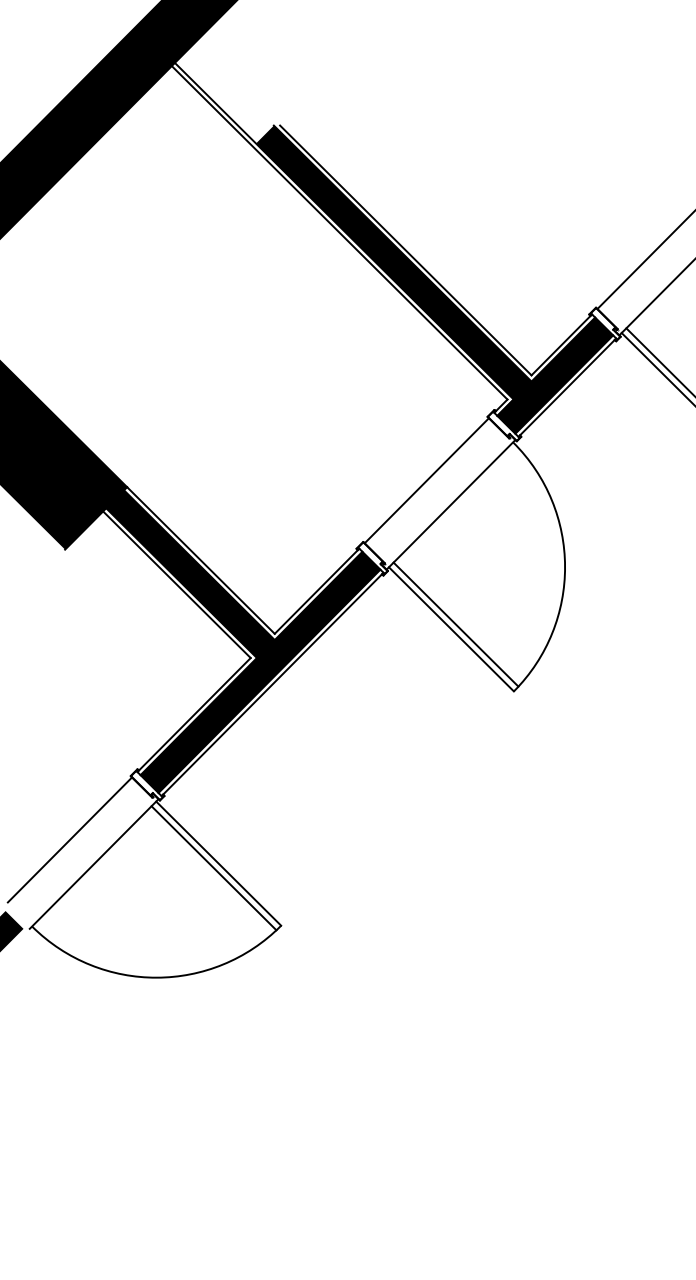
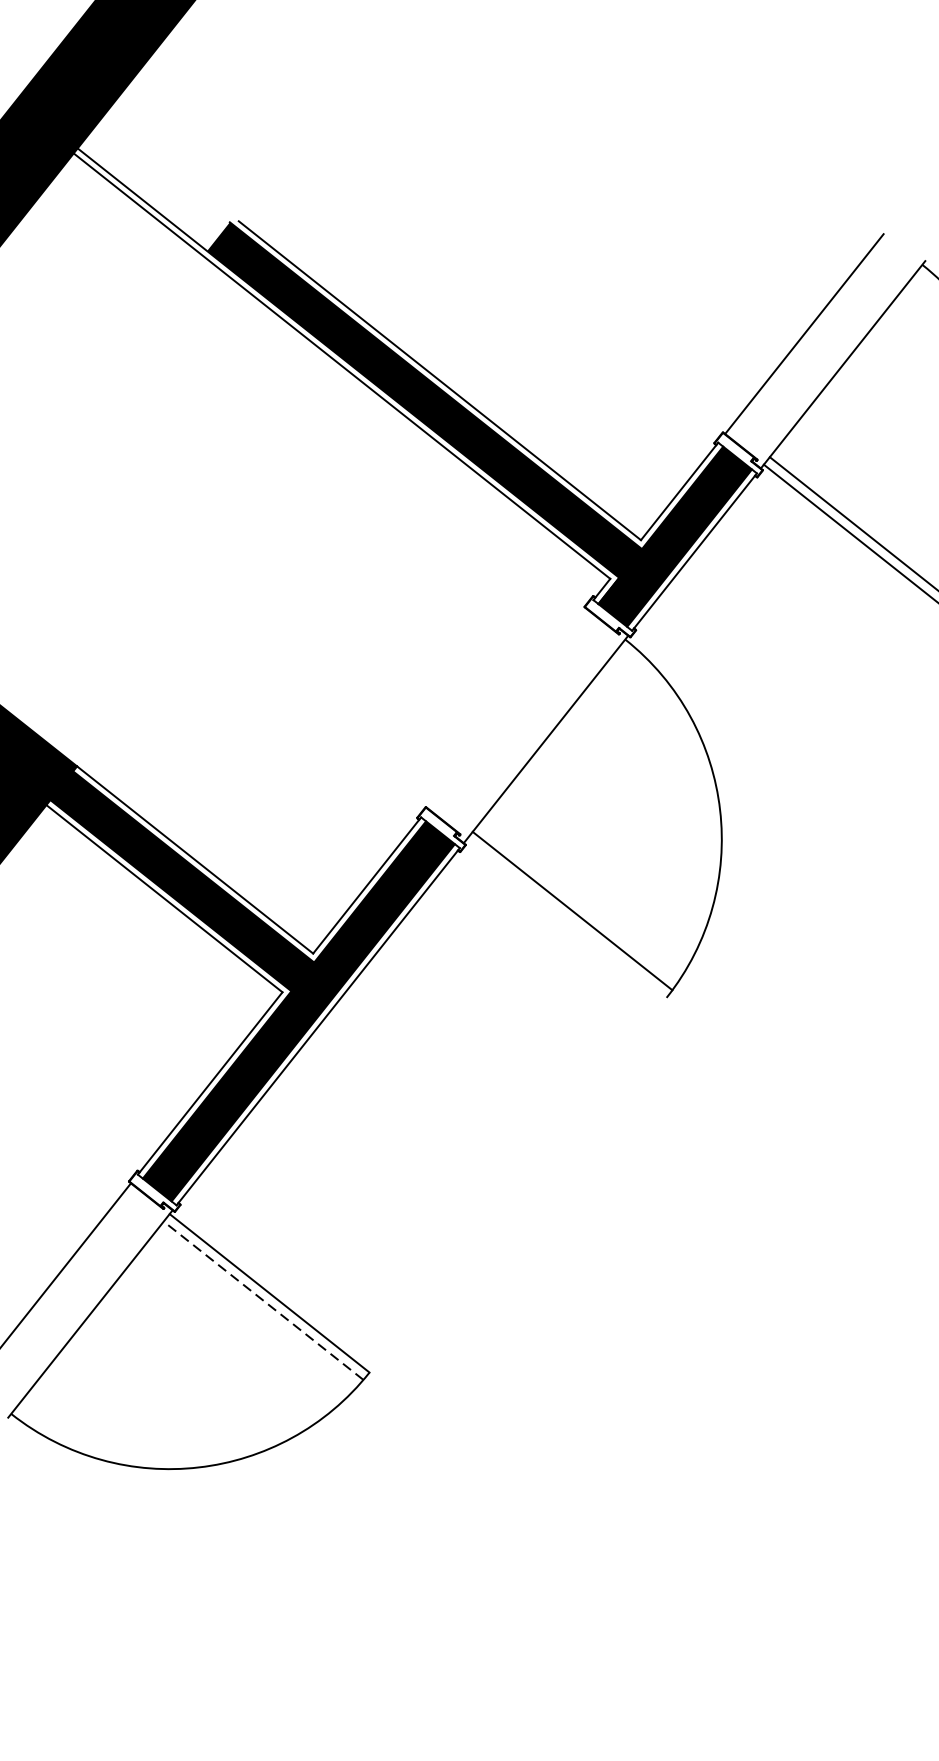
line: (426, 480) -> (506, 708), removed
line: (450, 629) -> (565, 918), removed
line: (214, 868) -> (264, 1301), solid -> dashed

